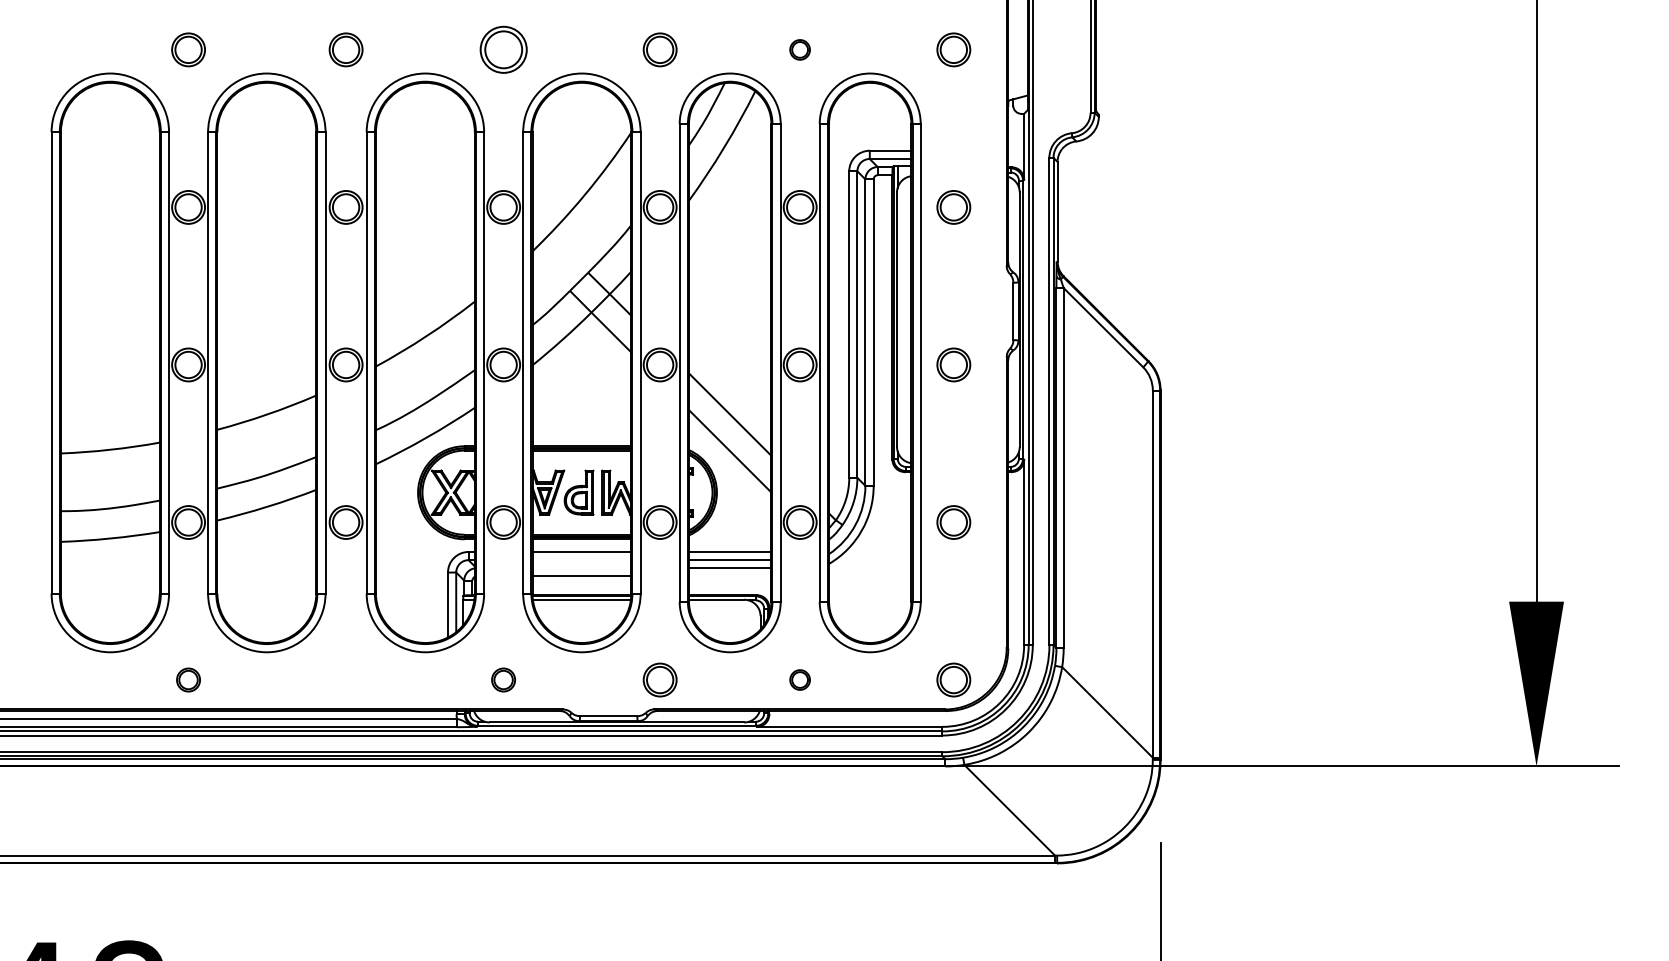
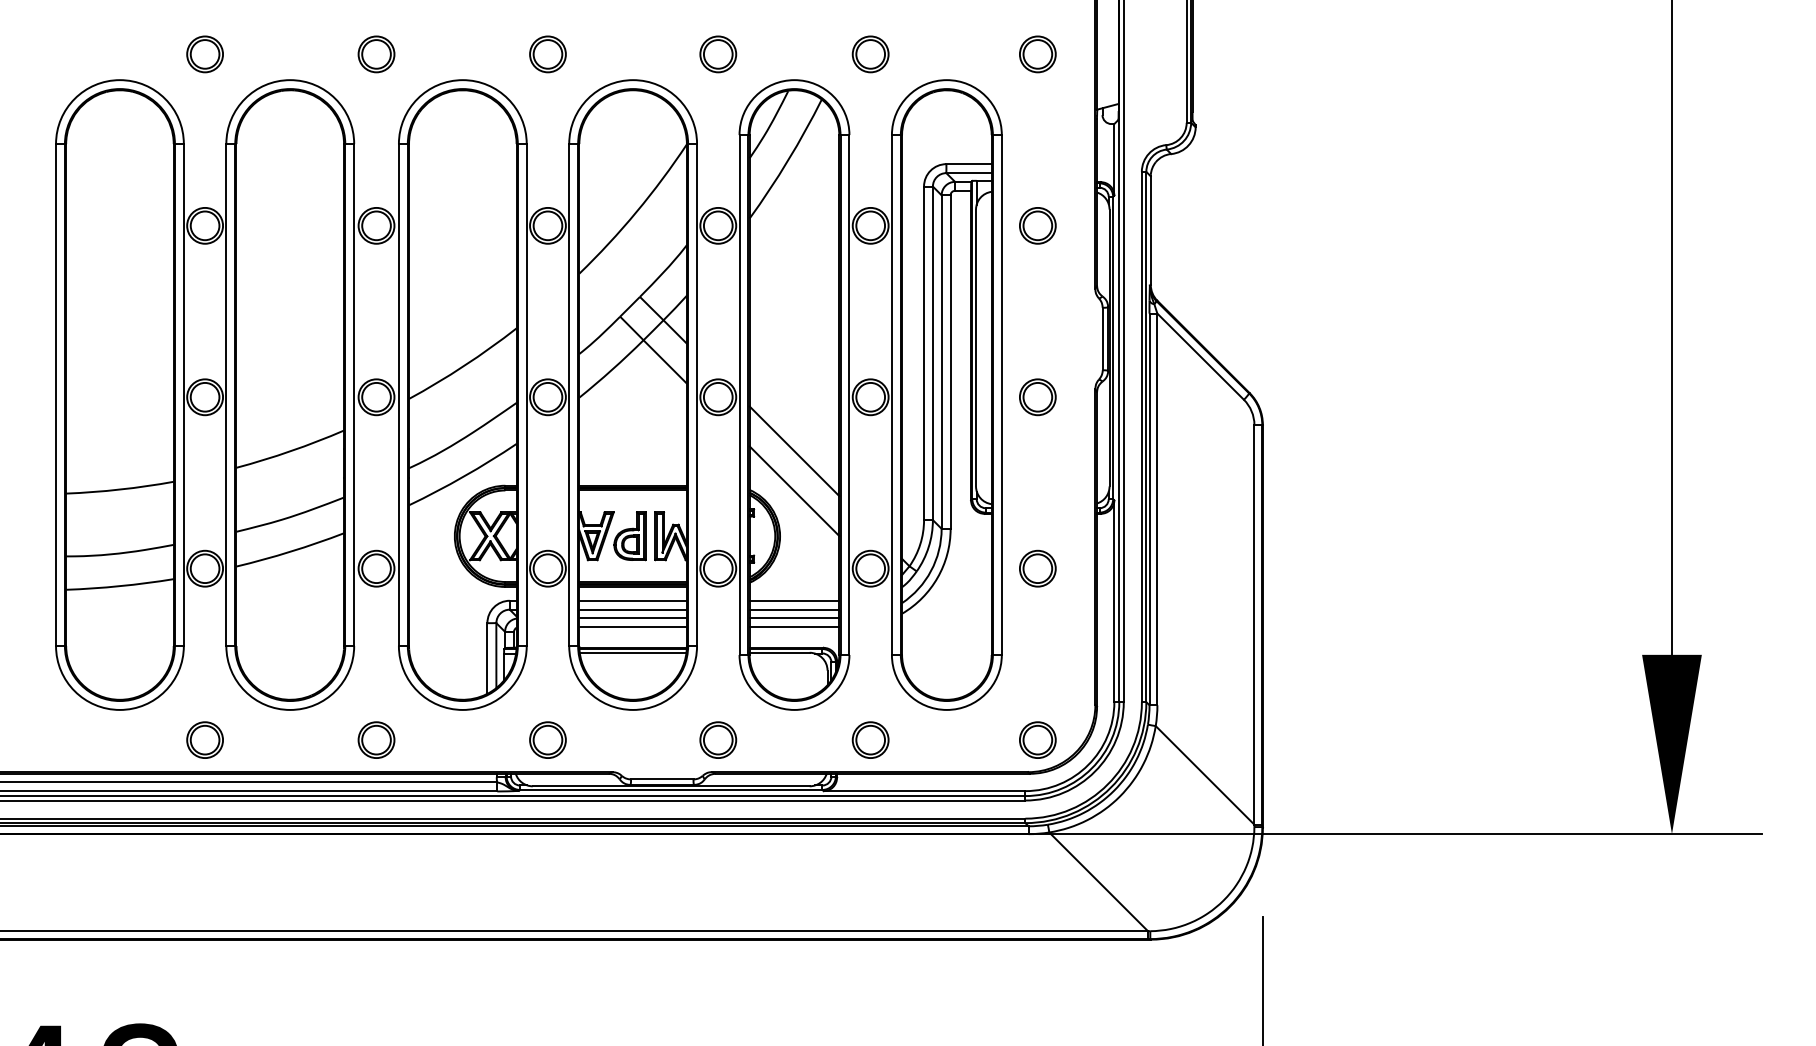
part: (503, 49) -> (547, 53), size x0.71
part: (799, 49) -> (869, 53), size x1.67
line: (581, 560) -> (632, 610), added
line: (581, 568) -> (632, 618), added
line: (730, 576) -> (794, 627), added
part: (188, 679) -> (205, 739), size x1.43
part: (345, 679) -> (375, 739), added
part: (503, 679) -> (547, 739), size x1.43
part: (799, 679) -> (869, 739), size x1.67

